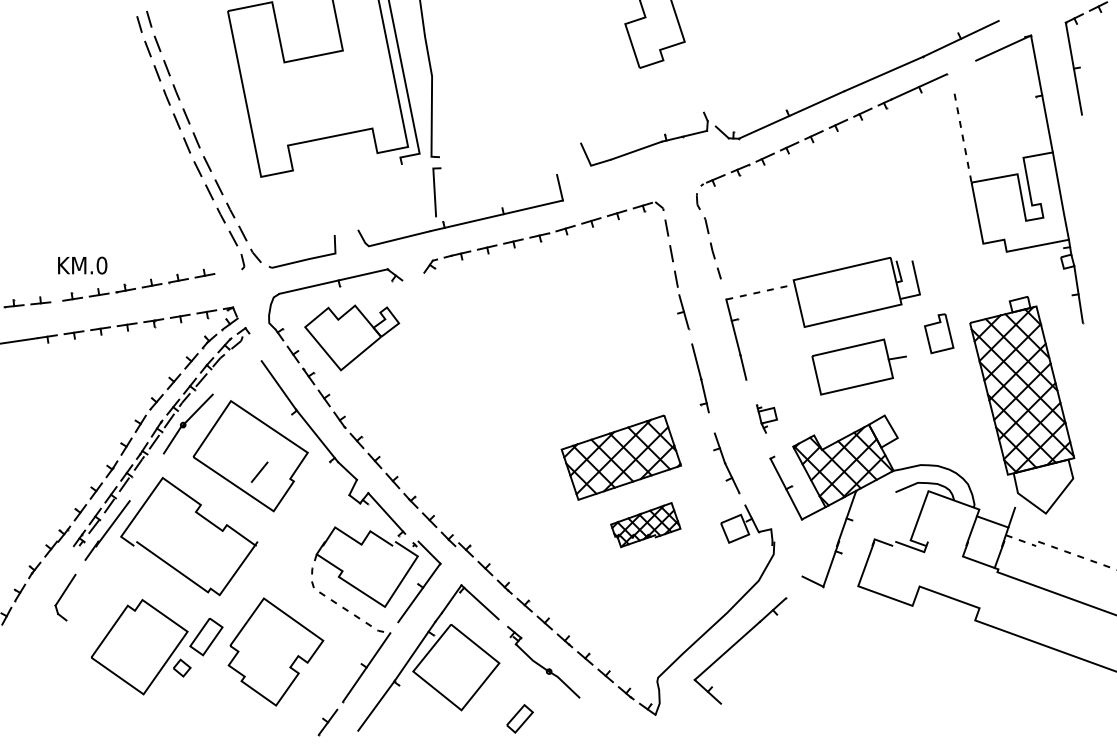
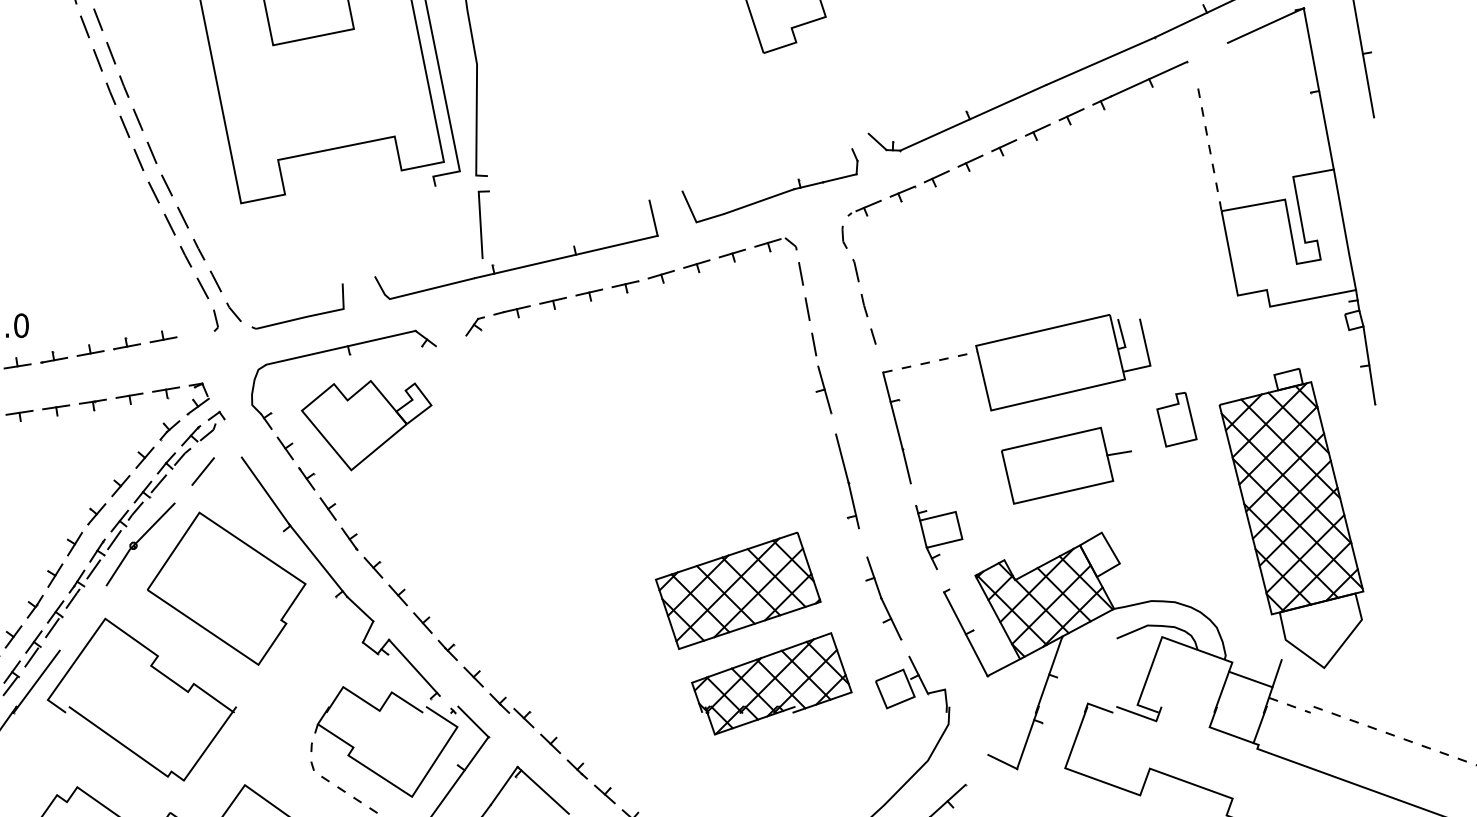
part: (647, 145) -> (774, 194), moved
part: (766, 418) -> (938, 536), size x1.67
line: (259, 471) -> (202, 470), moved
part: (645, 524) -> (771, 683), size x1.67

